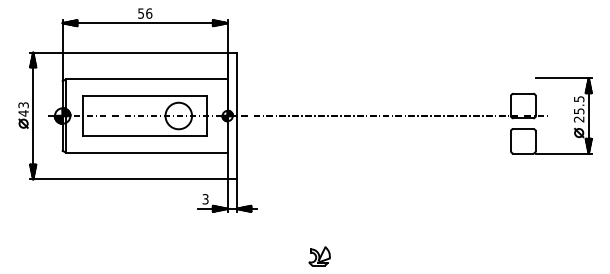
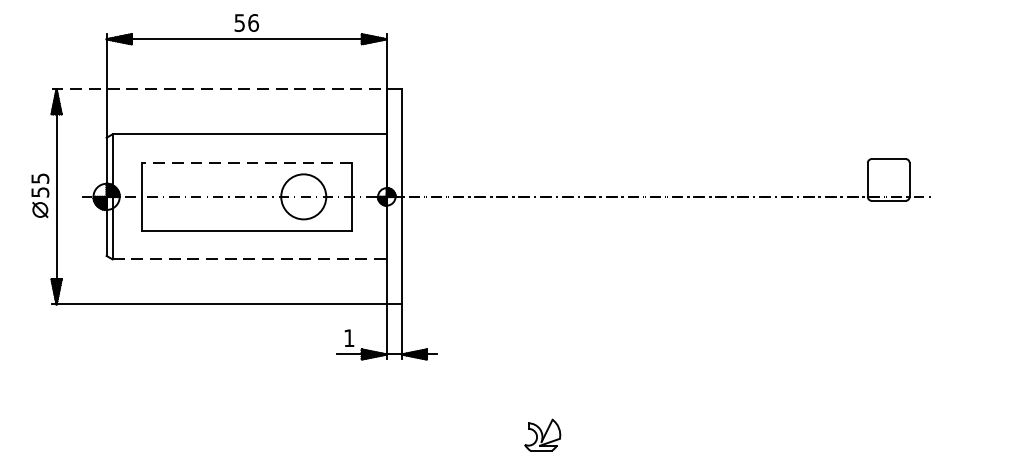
line: (129, 52) -> (220, 89), solid -> dashed
line: (145, 96) -> (247, 163), solid -> dashed
text: (23, 109) -> (40, 185), 43 -> 55
part: (536, 129) -> (911, 219), removed
line: (146, 152) -> (248, 258), solid -> dashed
text: (205, 199) -> (349, 338), 3 -> 1

